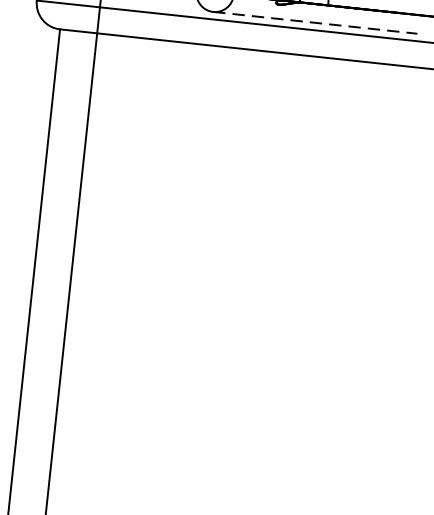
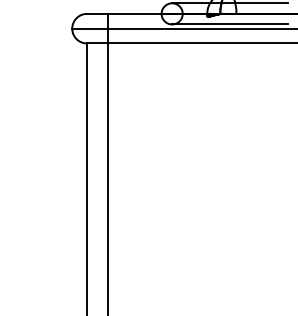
line: (315, 22) -> (230, 24), dashed -> solid

